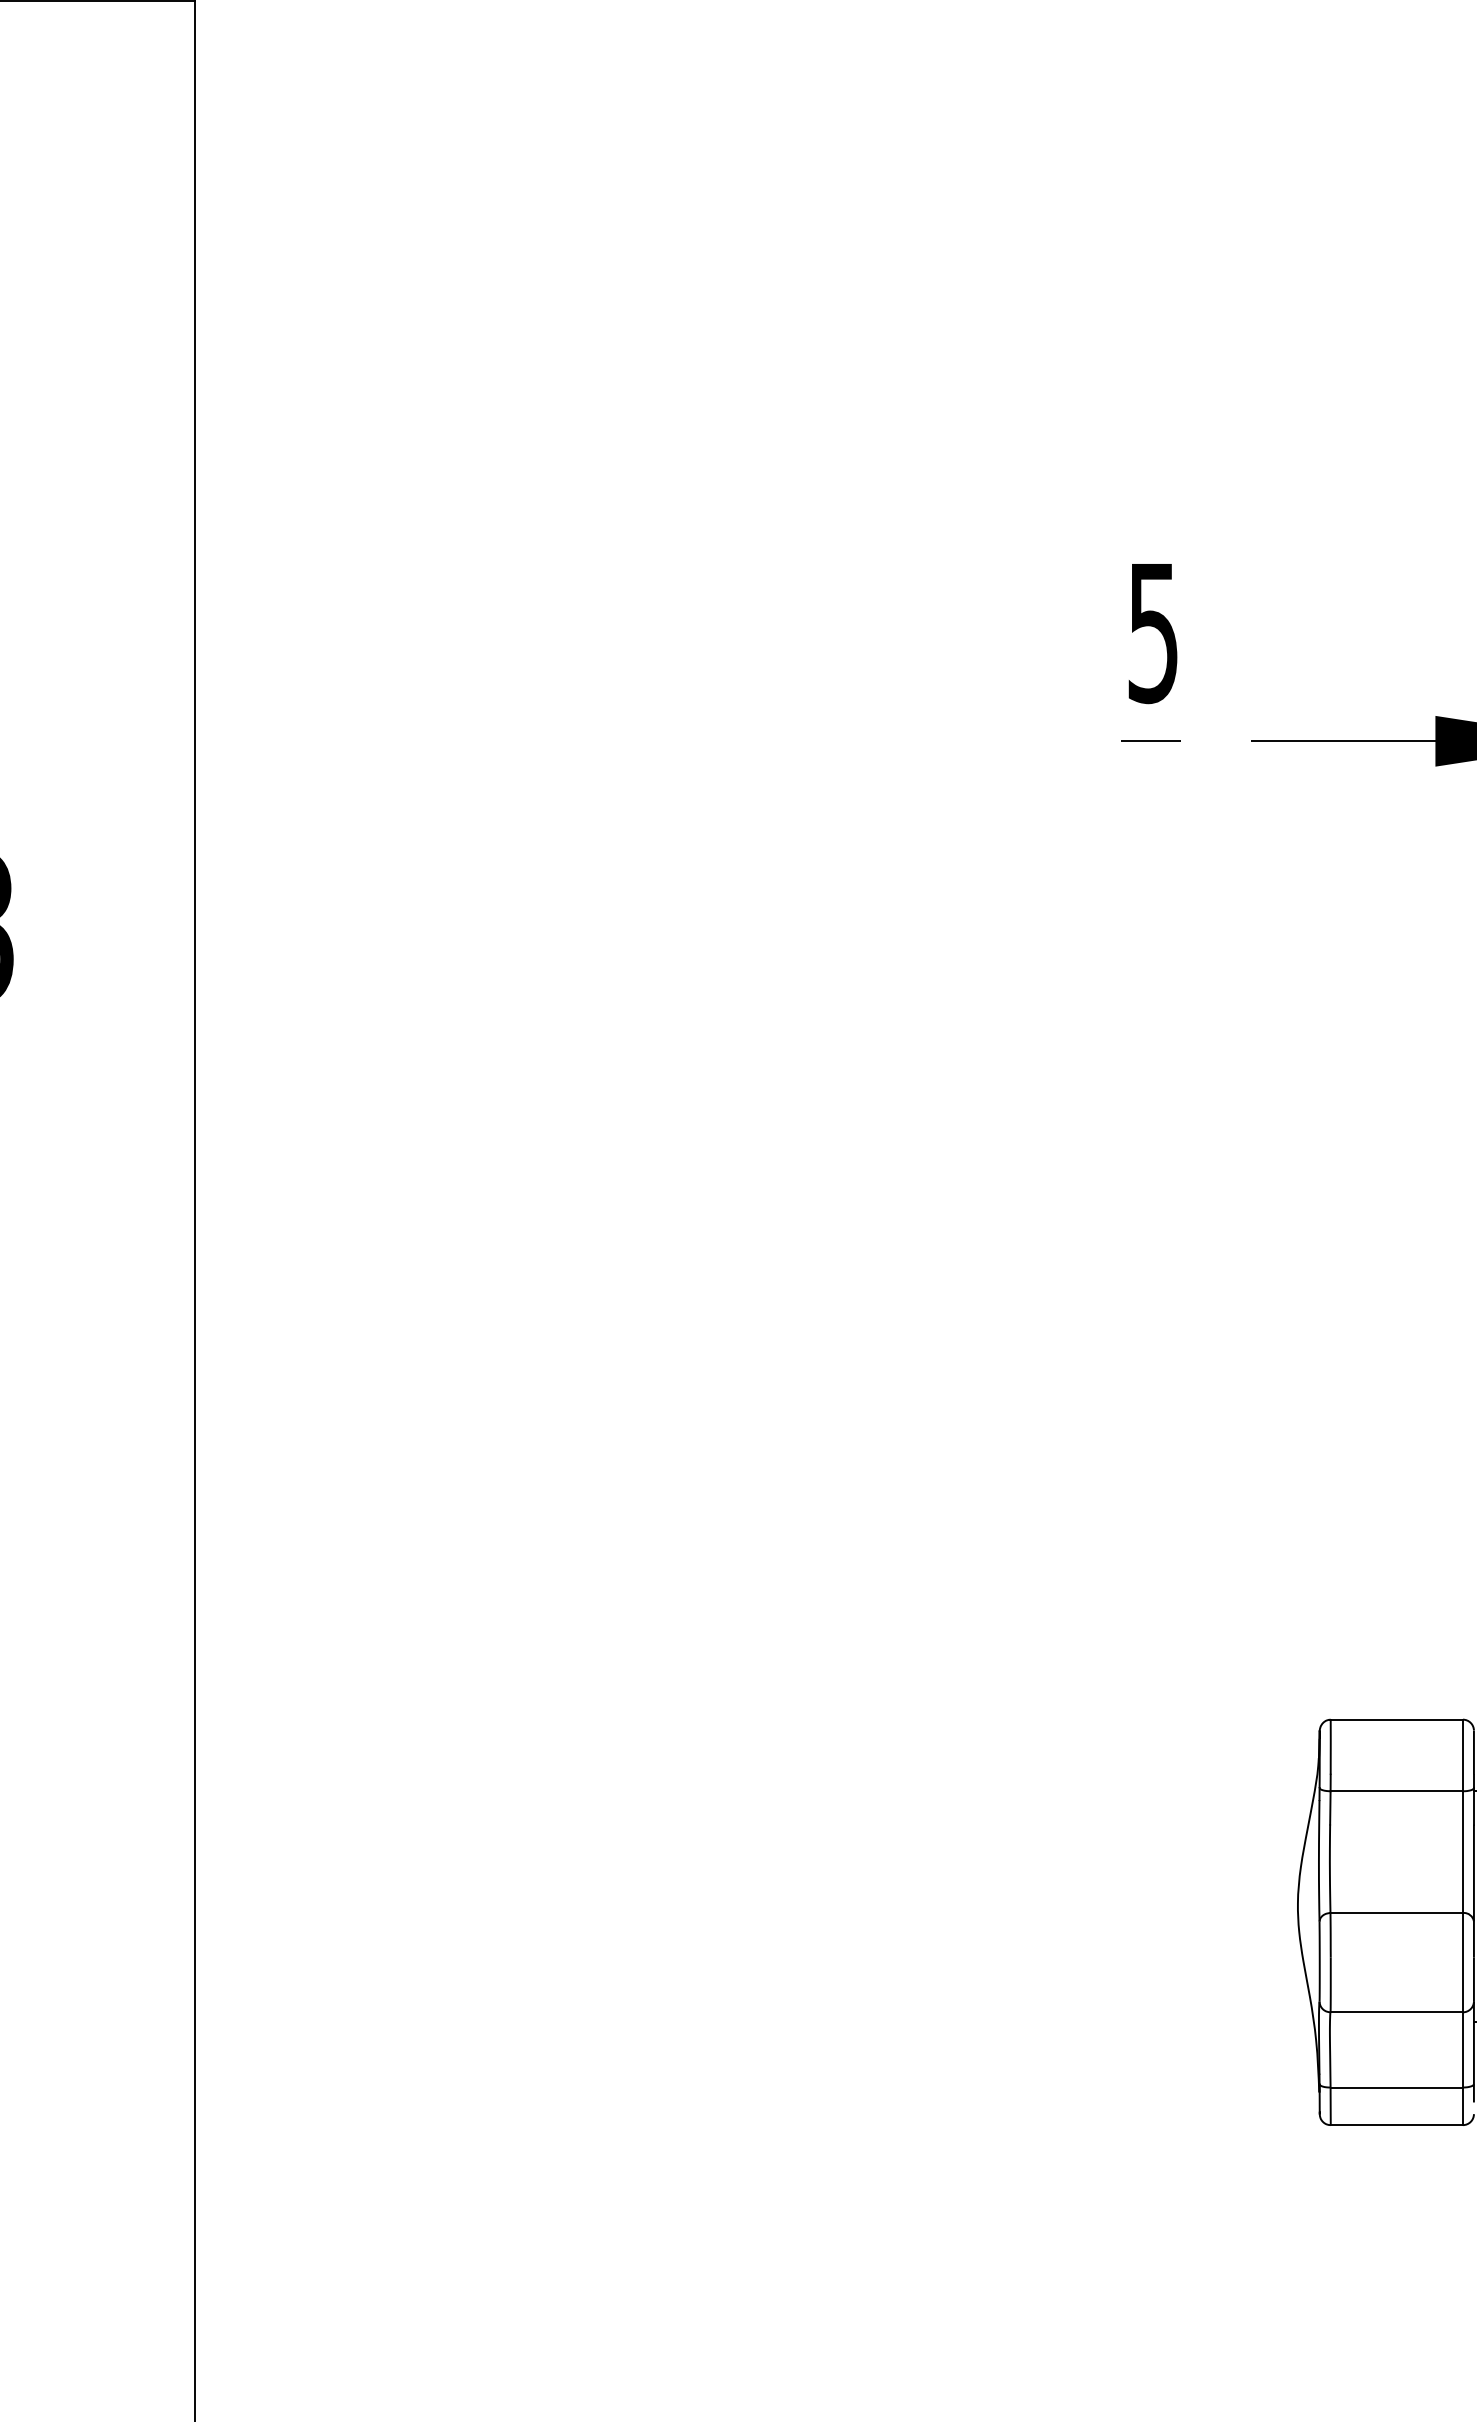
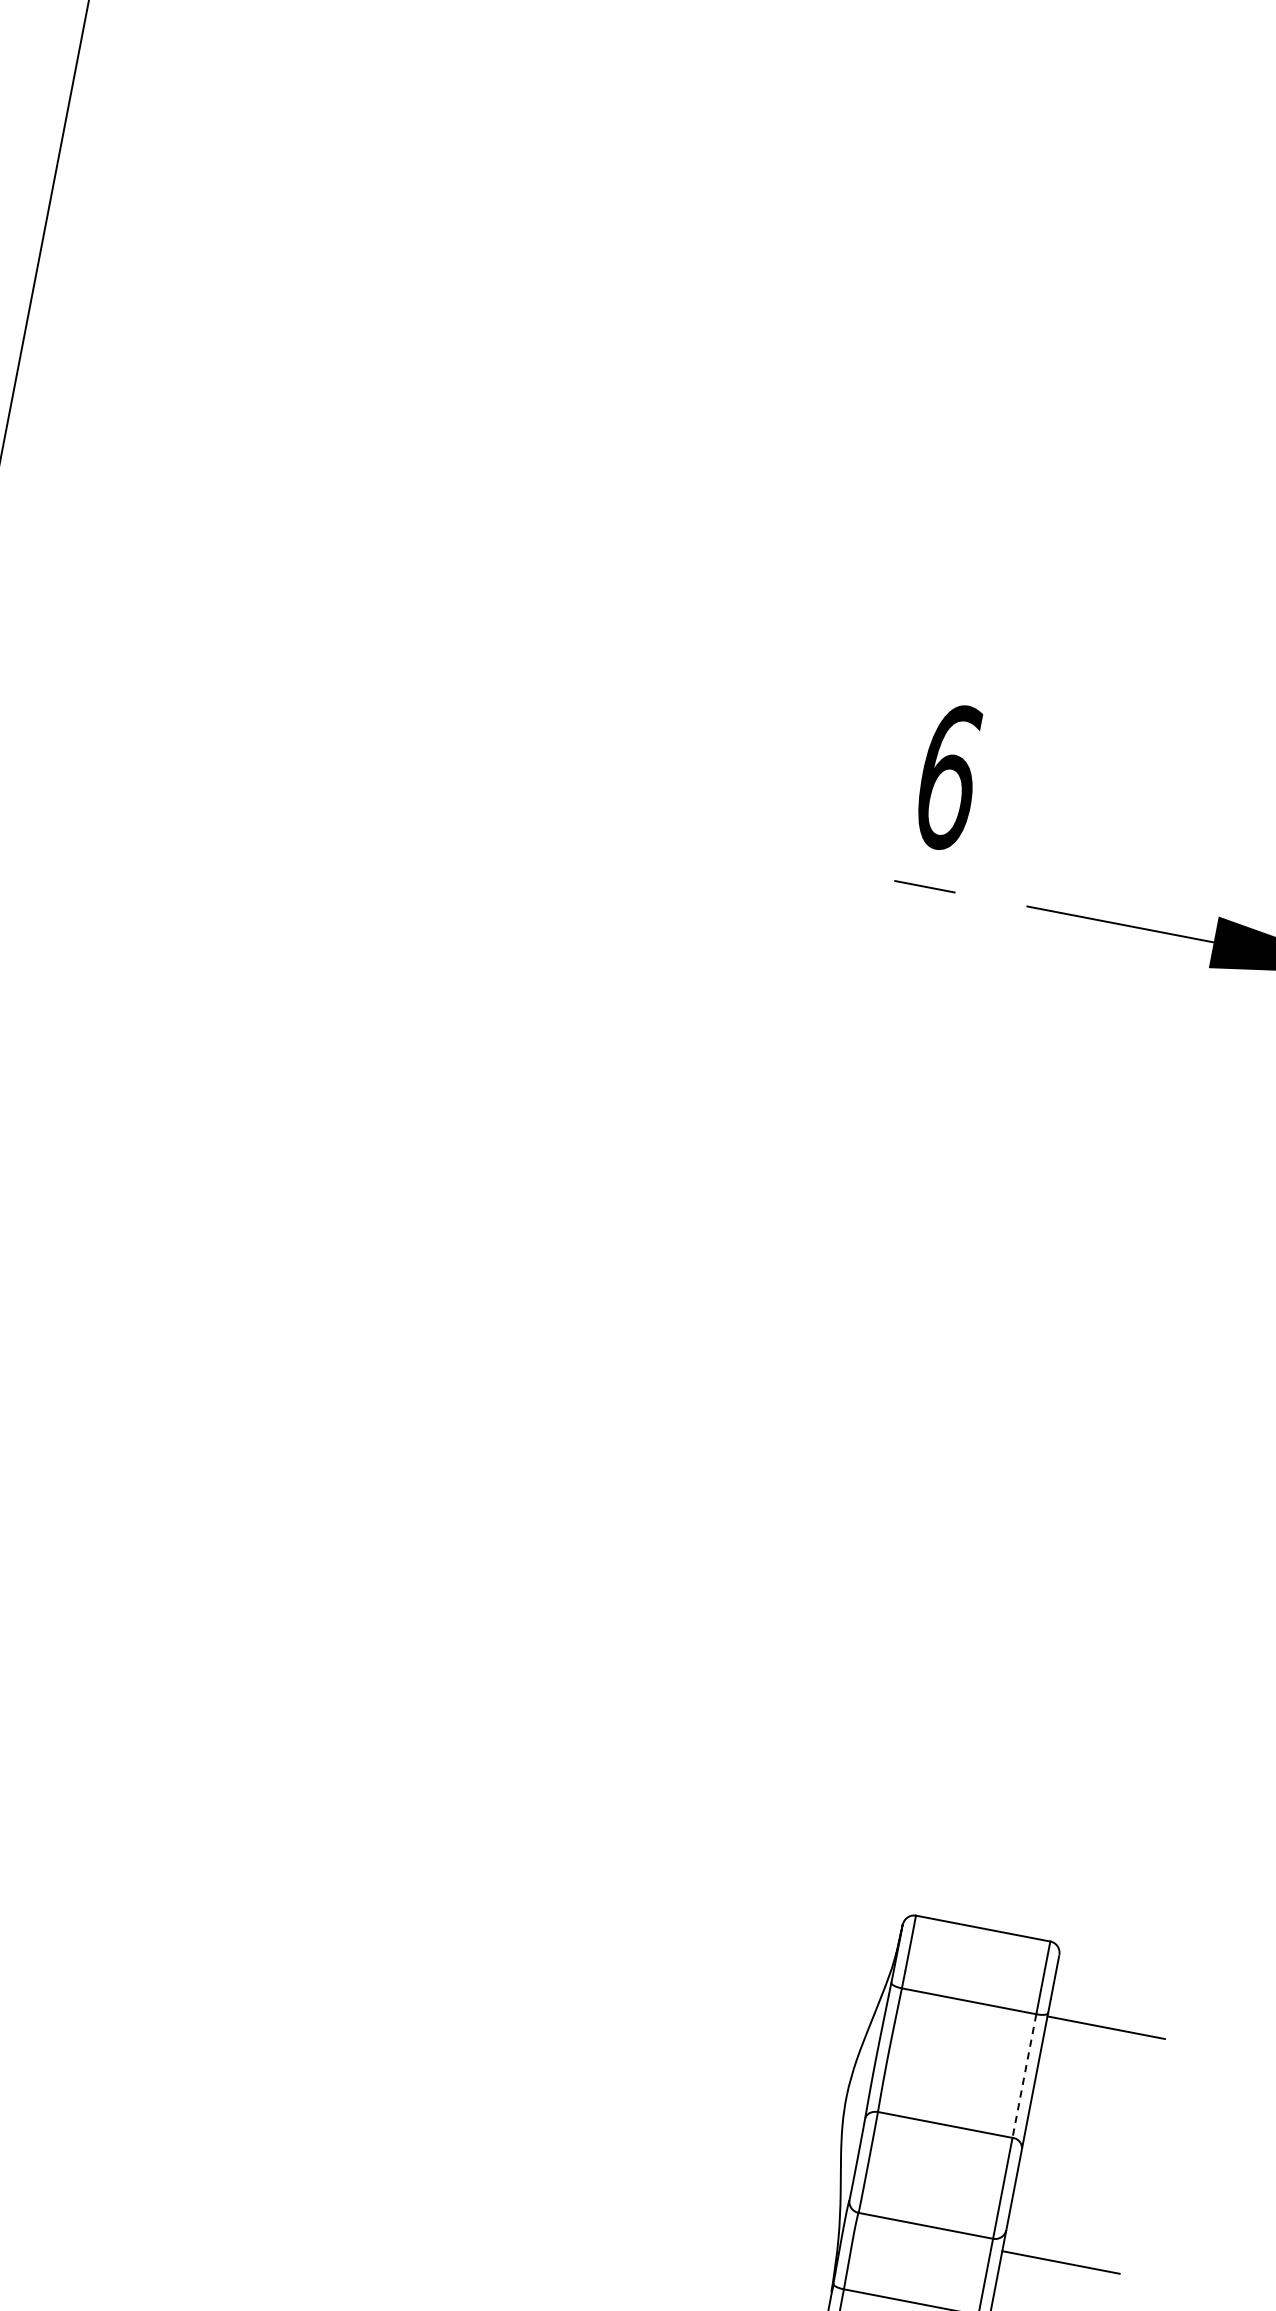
text: (1153, 632) -> (948, 776), 5 -> 6
line: (1462, 1852) -> (1023, 2076), solid -> dashed

